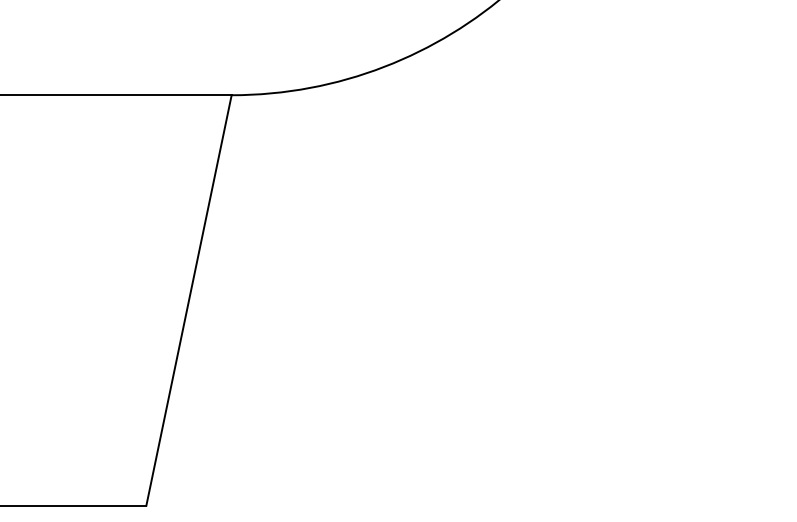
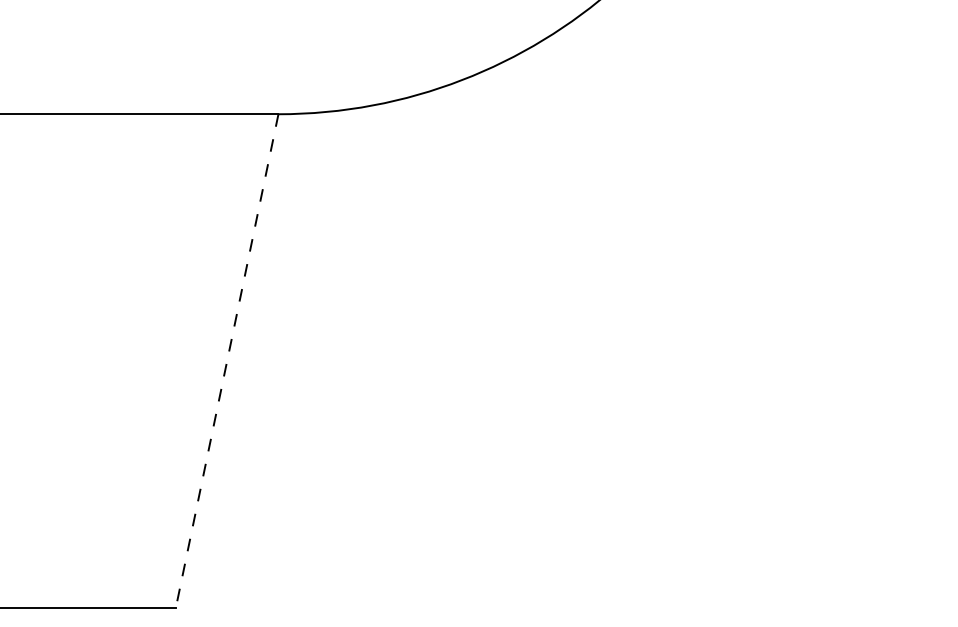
line: (189, 300) -> (227, 360), solid -> dashed

